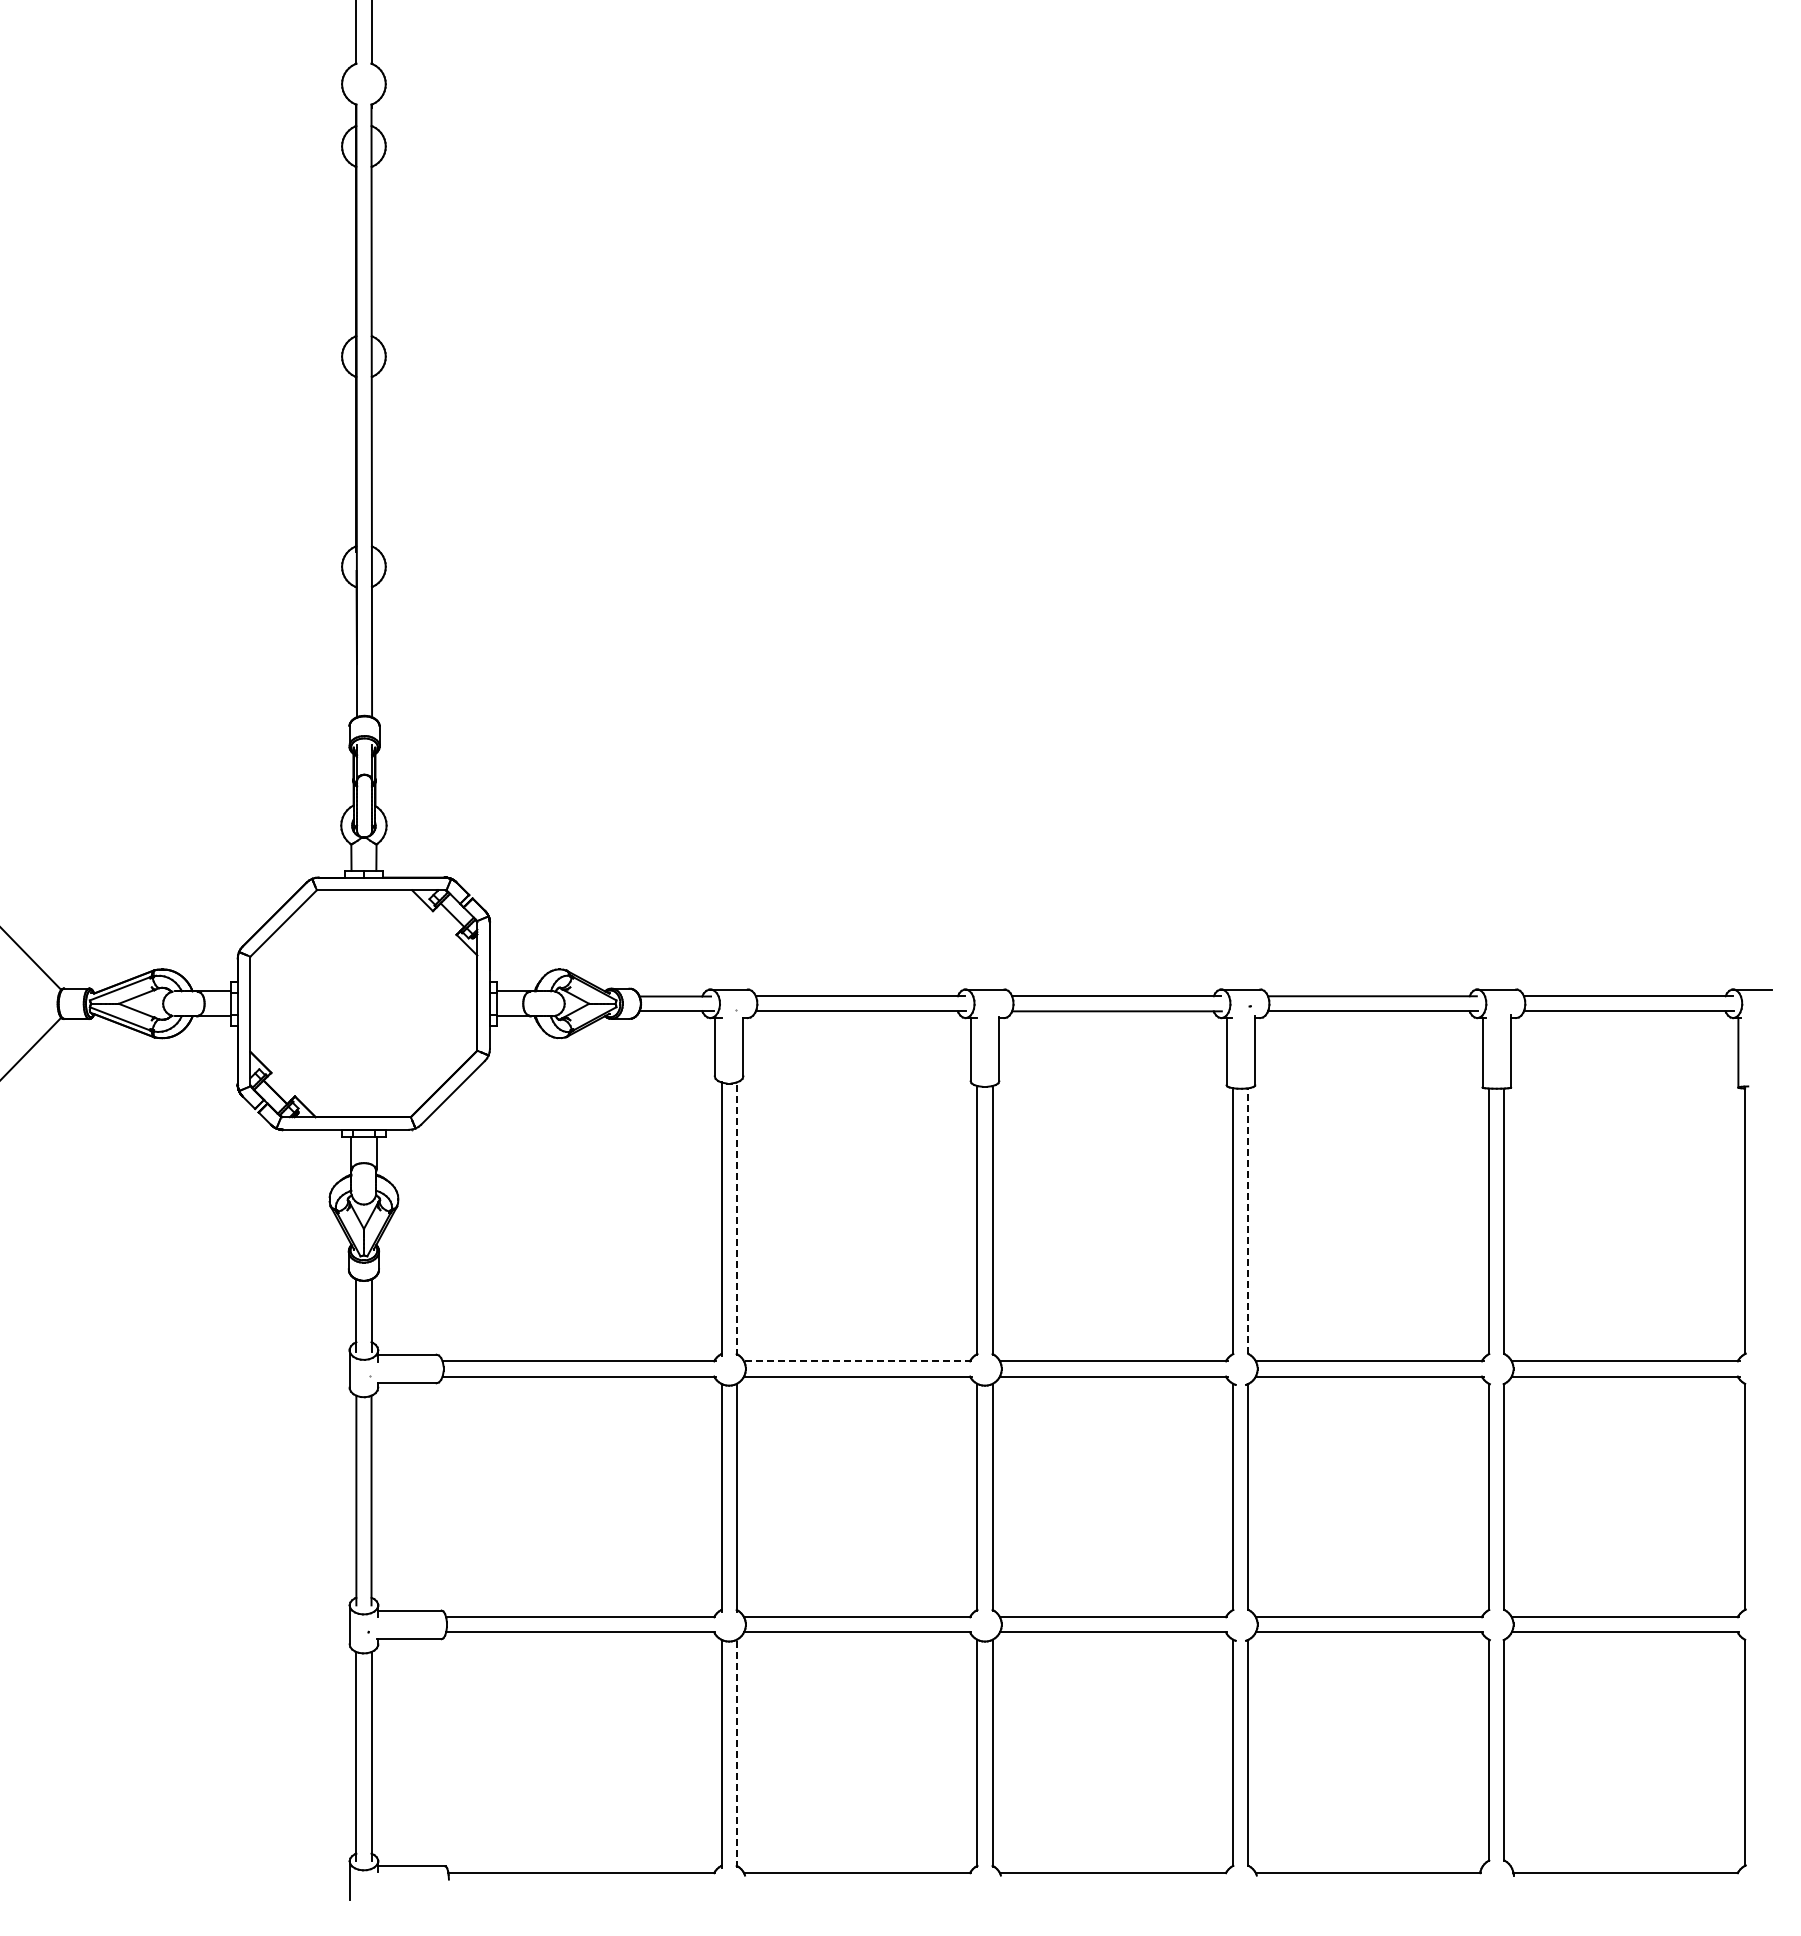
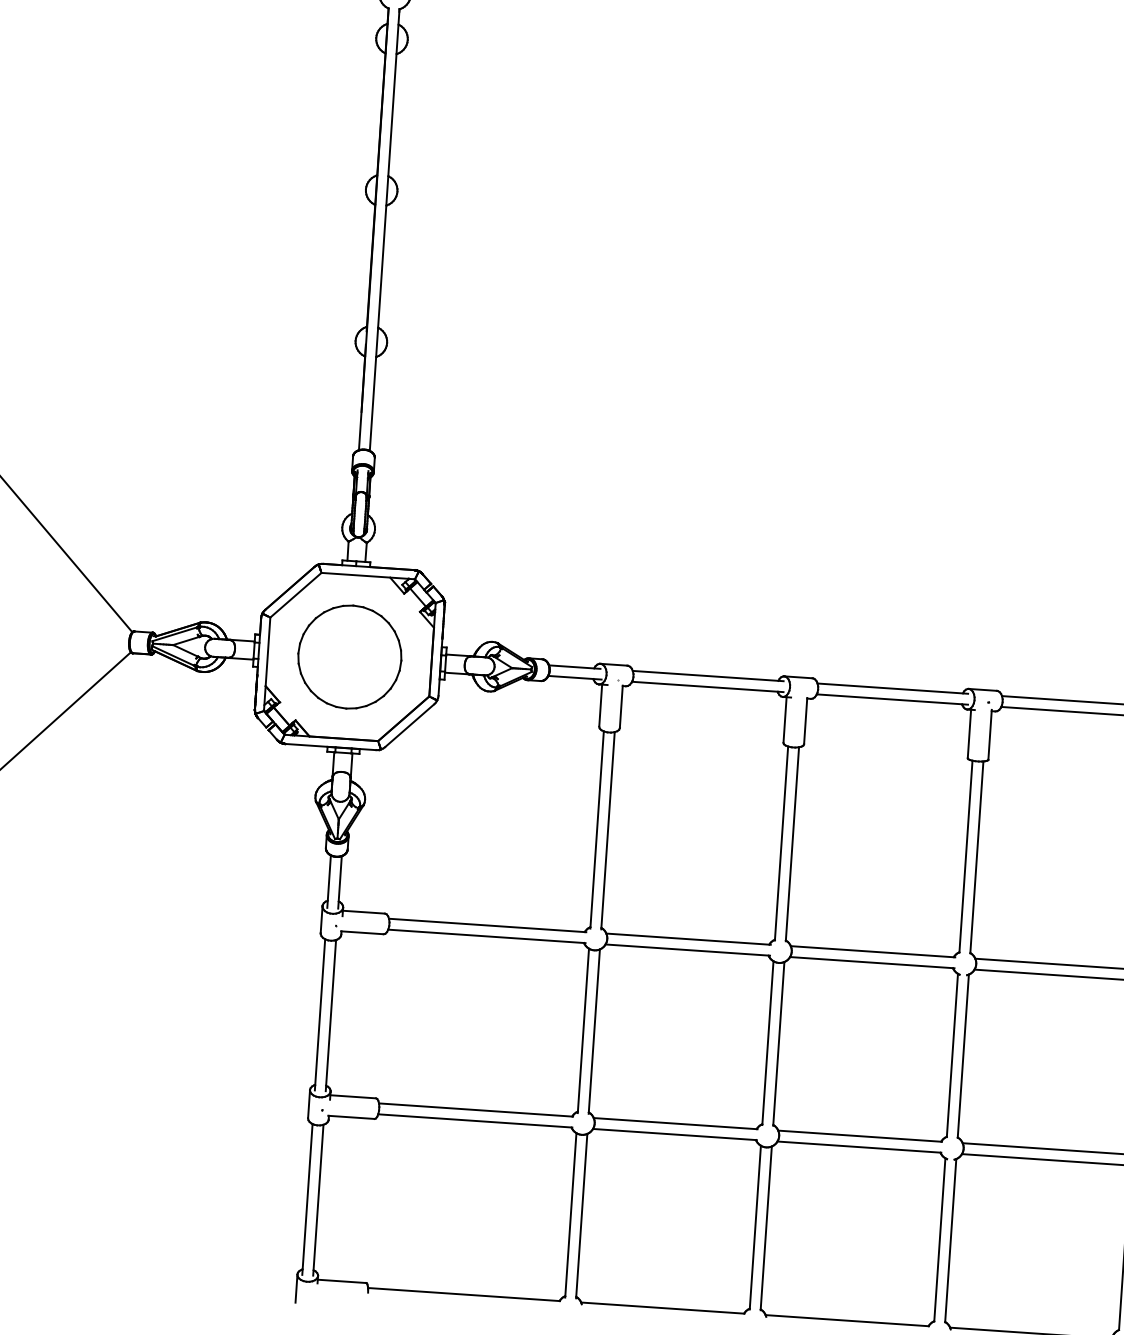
part: (363, 1003) -> (349, 656), added
line: (736, 1219) -> (607, 830), dashed -> solid
line: (1248, 1220) -> (976, 856), dashed -> solid
line: (857, 1361) -> (688, 939), dashed -> solid
line: (736, 1753) -> (581, 1215), dashed -> solid

